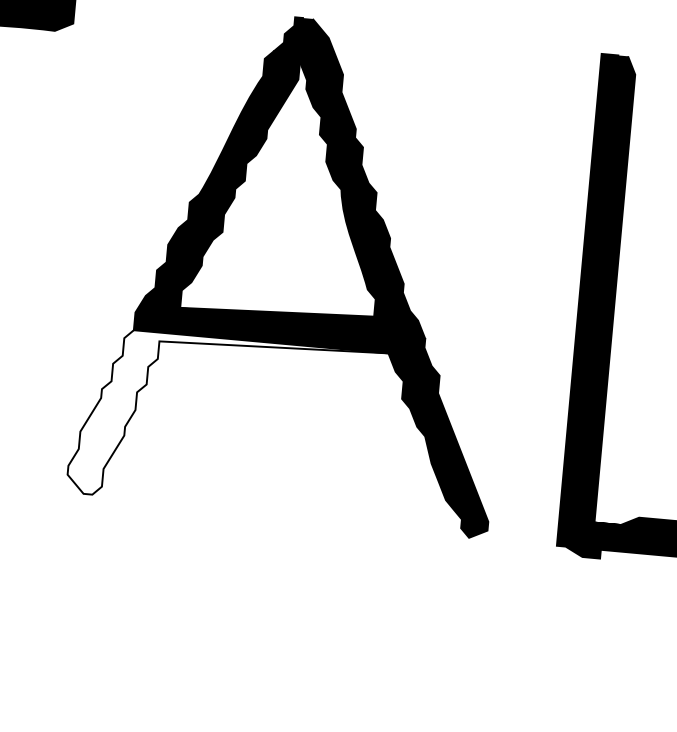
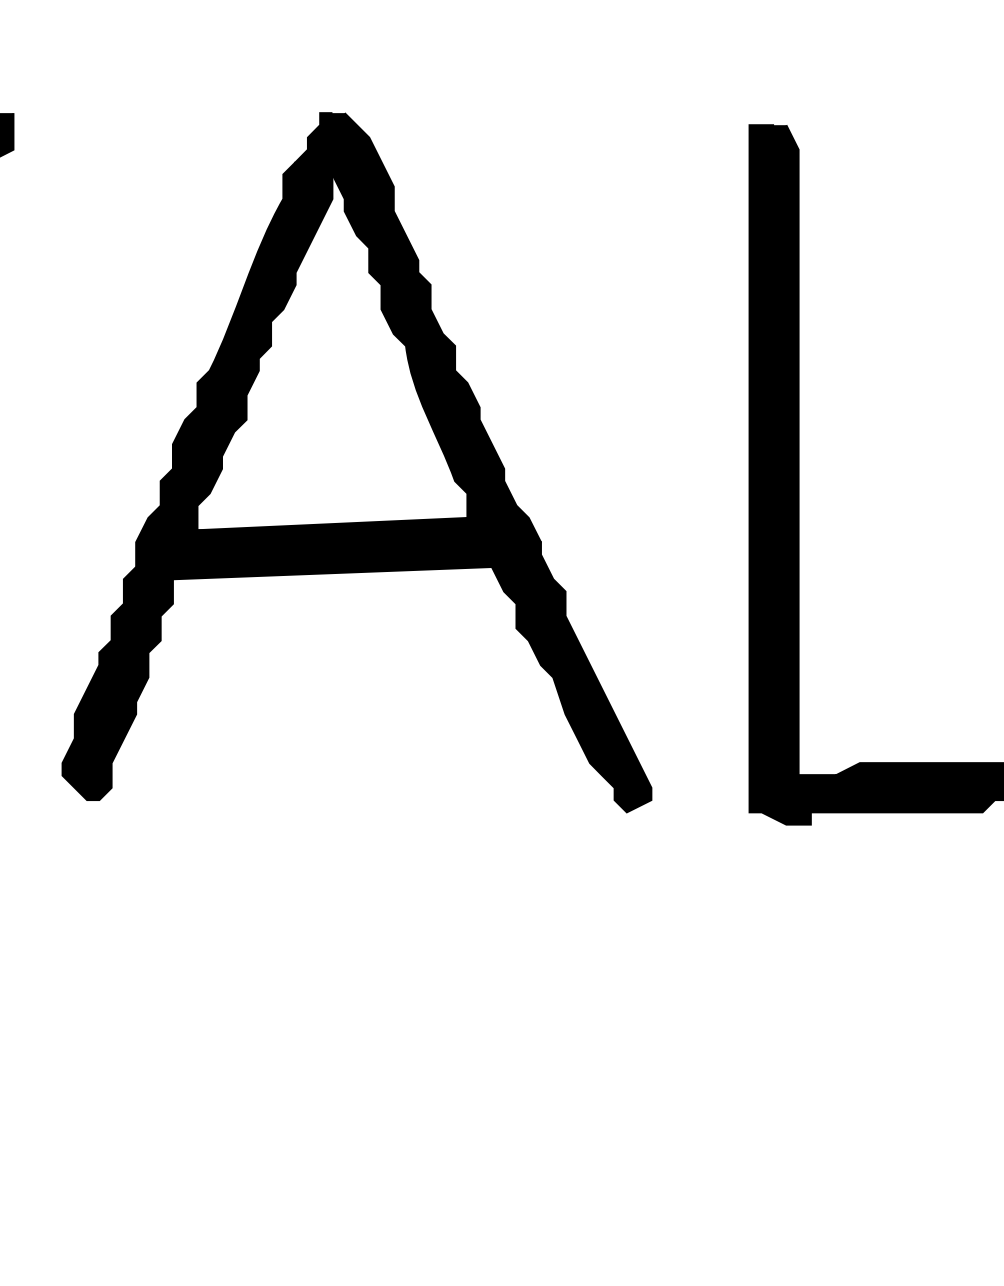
fill: (226, 422) -> (276, 683), added

